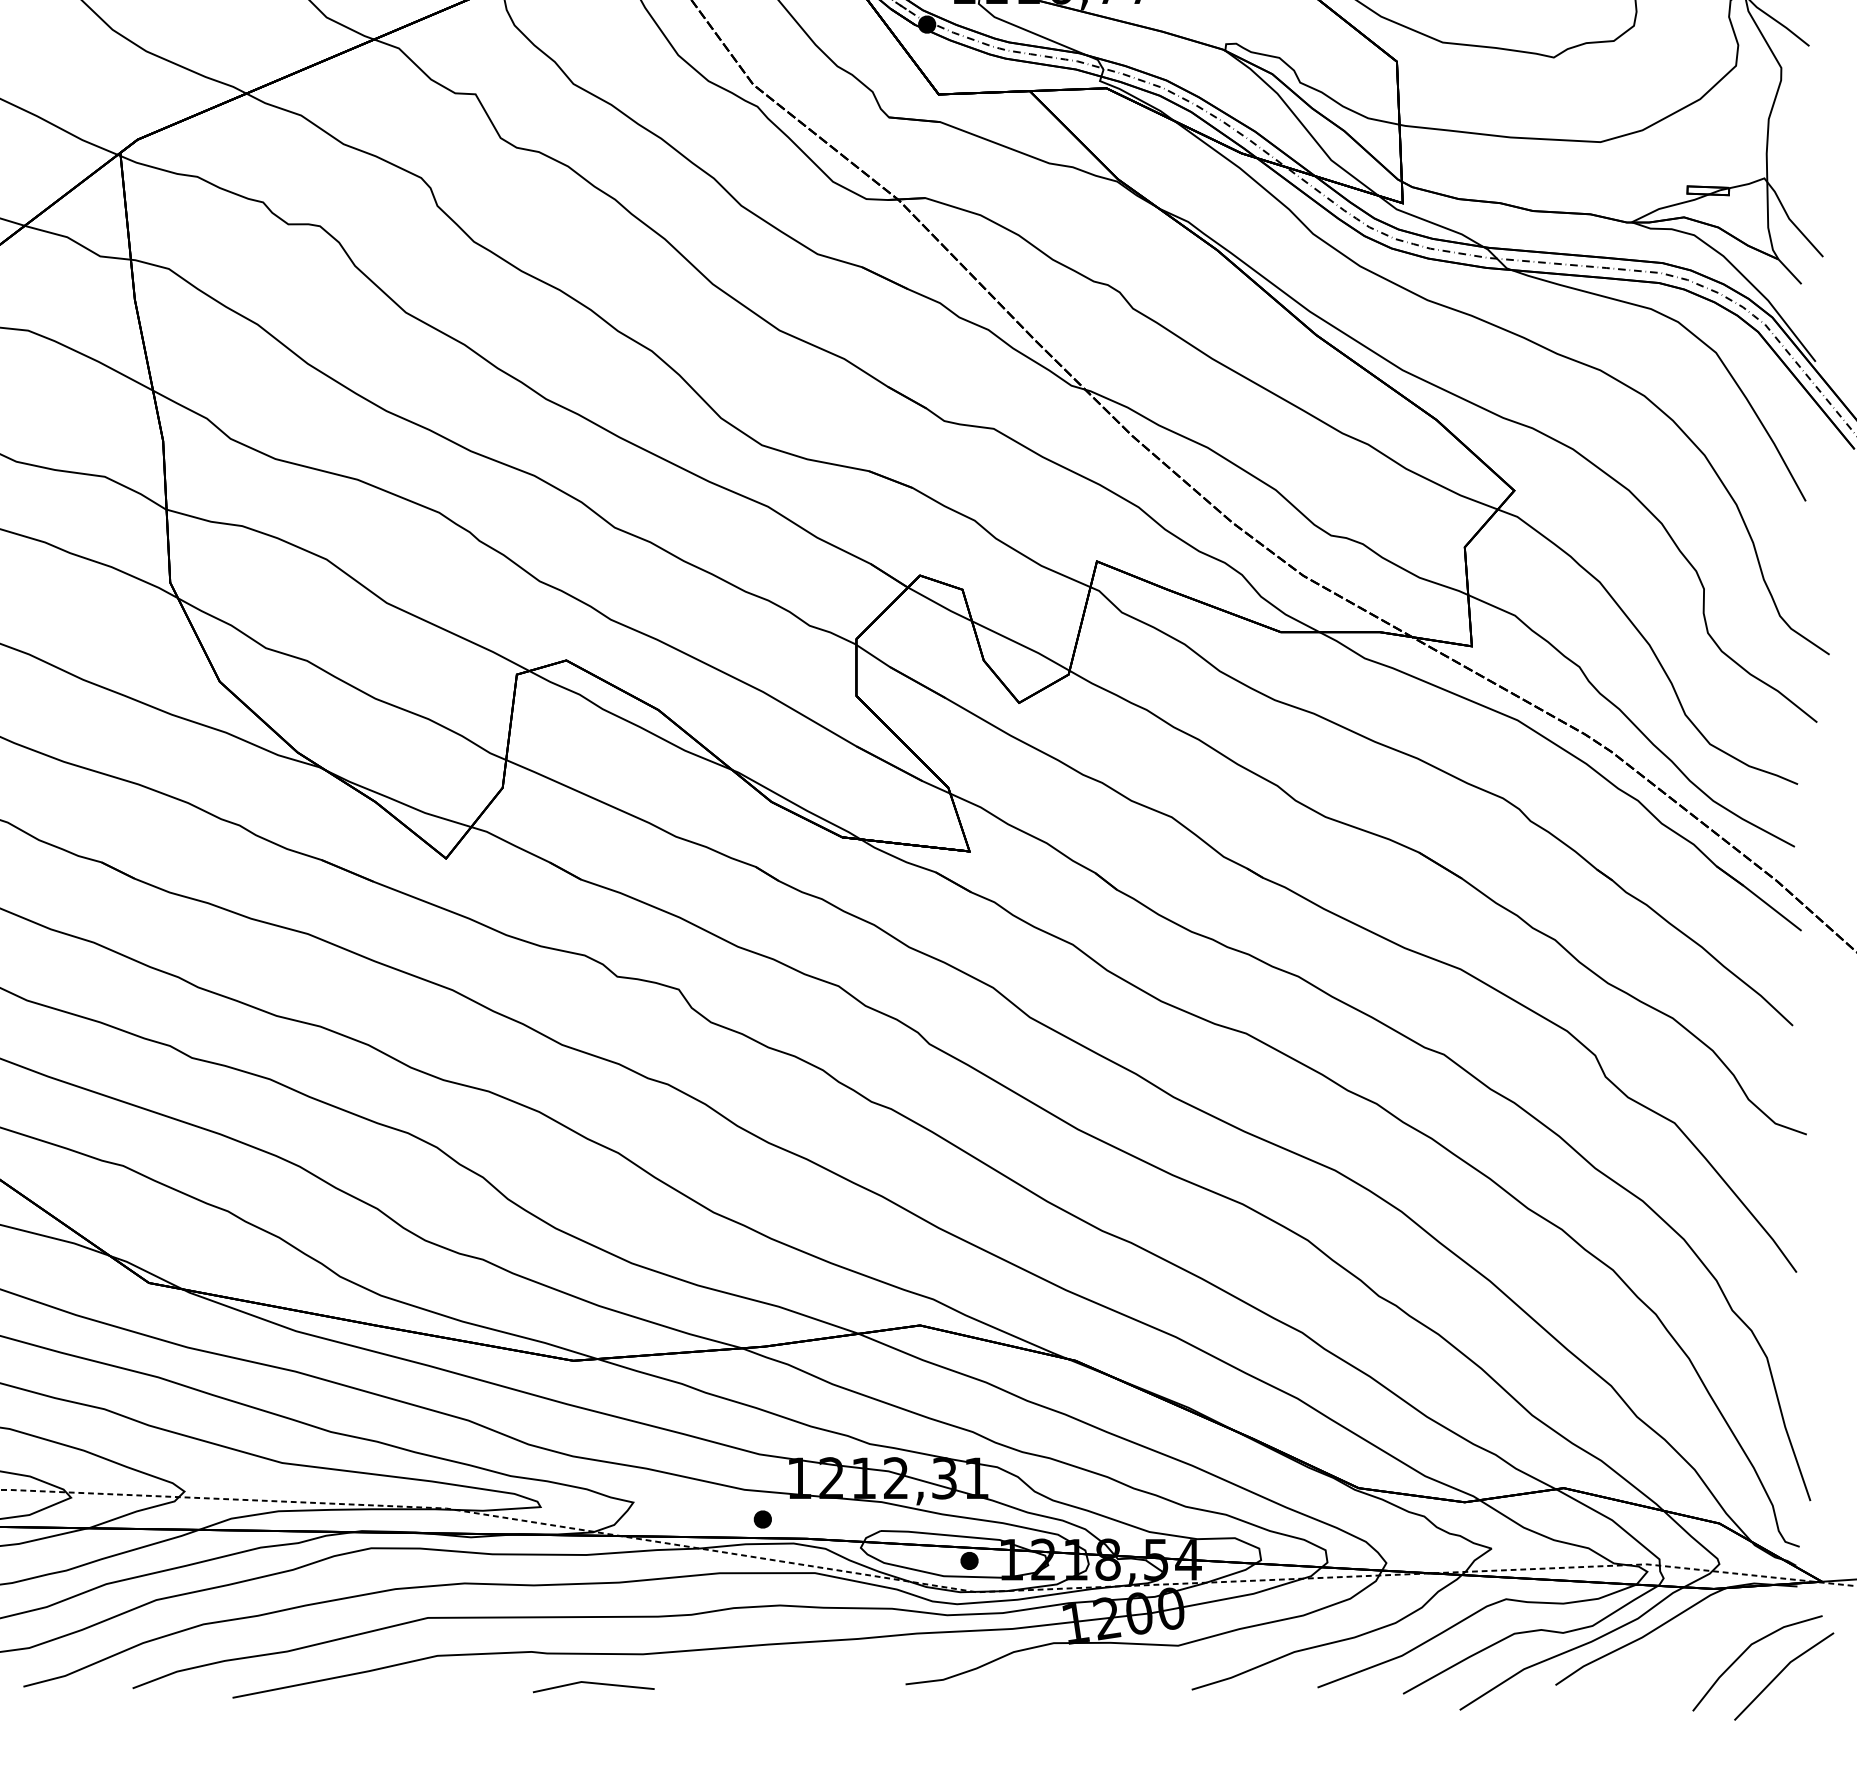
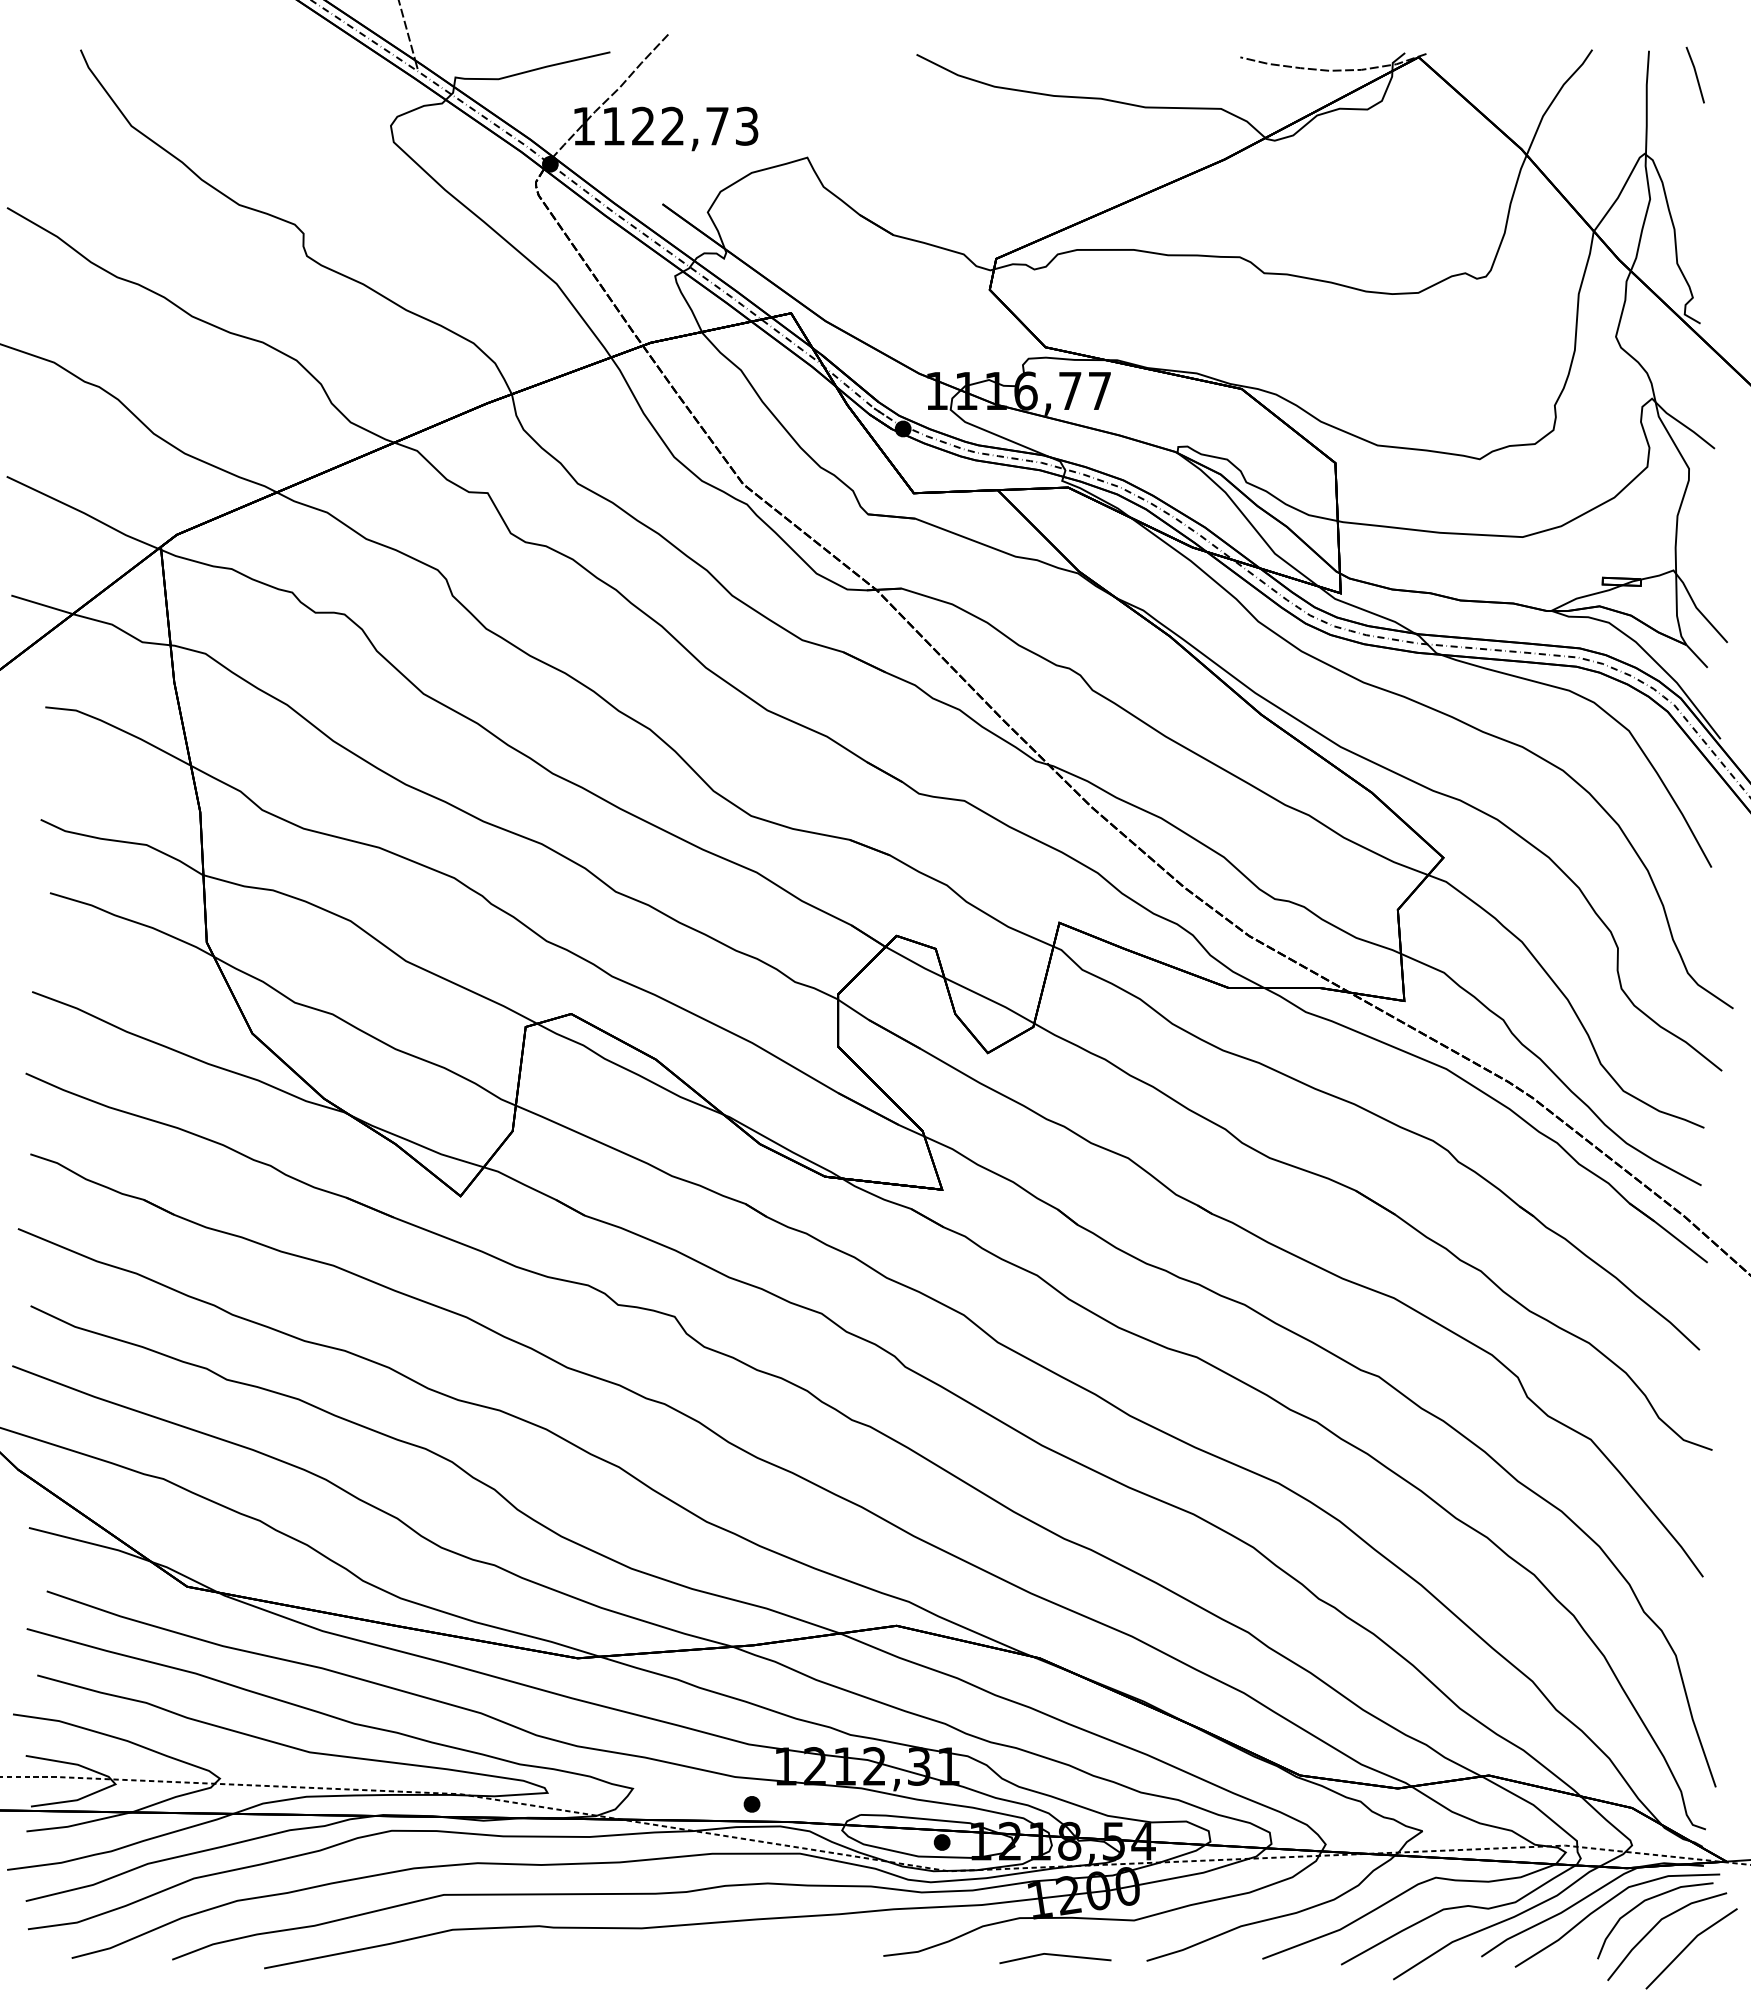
part: (1703, 1645) -> (1617, 1920), added
line: (593, 1683) -> (1055, 1955), moved

